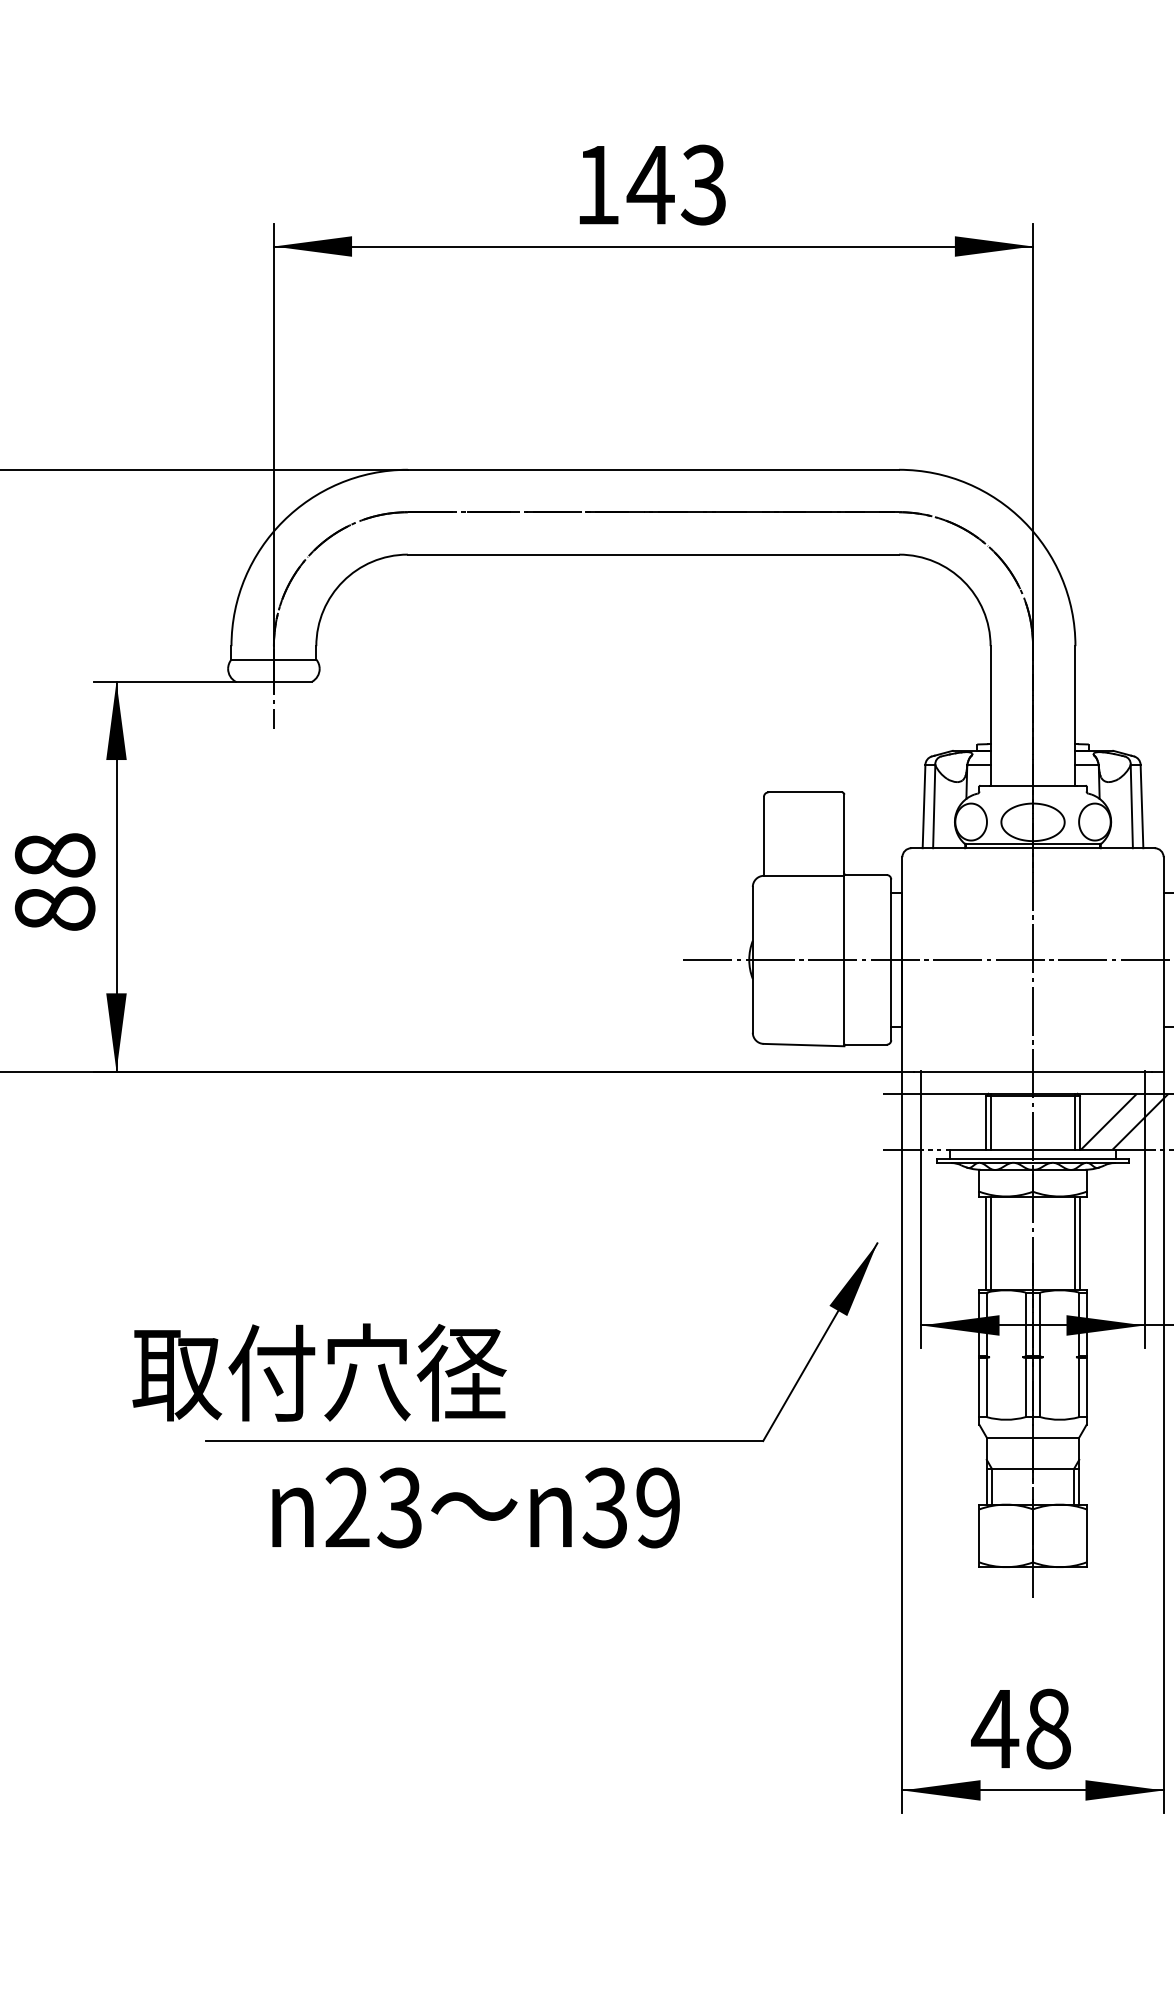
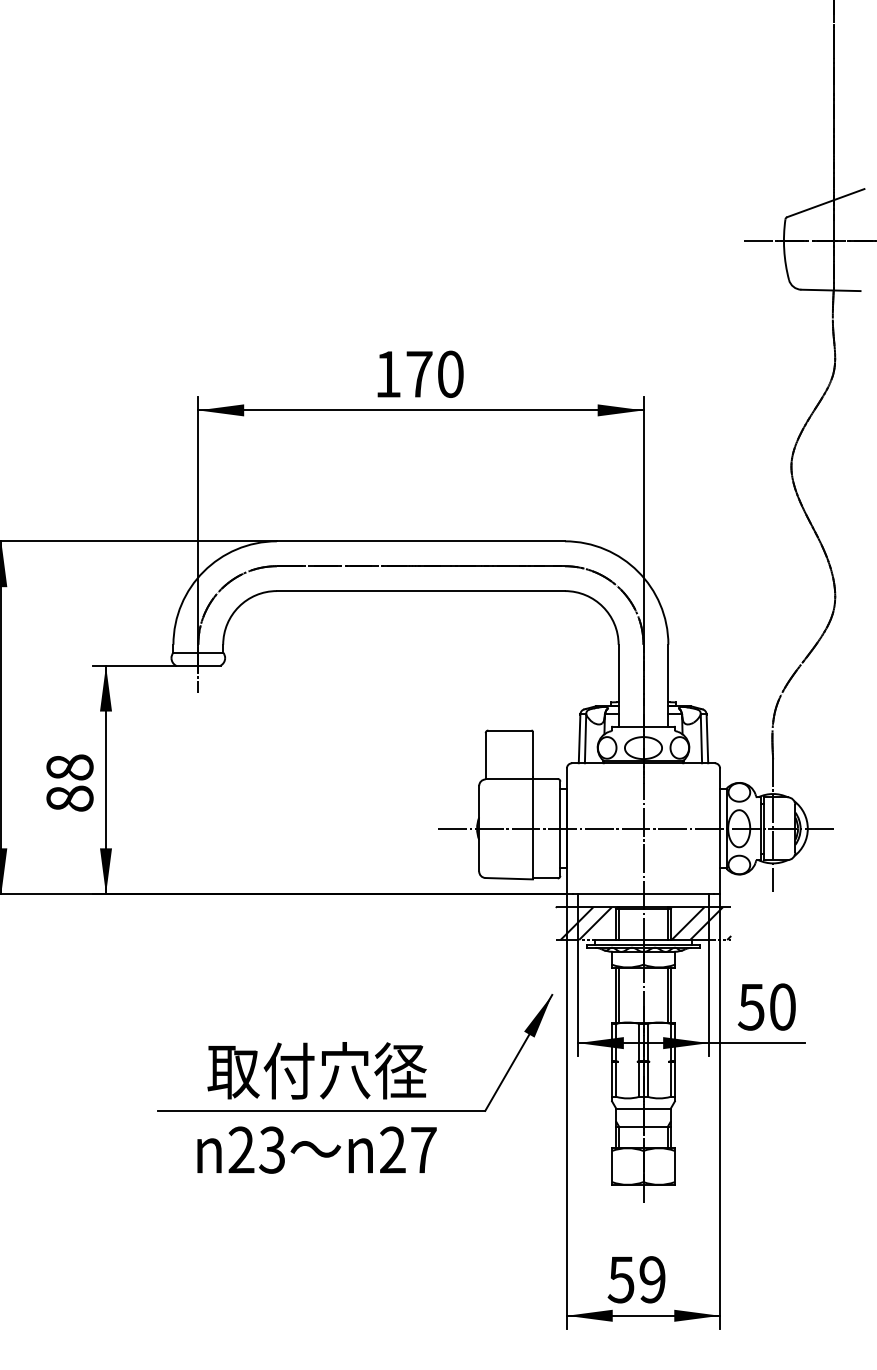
text: (676, 183) -> (434, 373), 143 -> 170
hatch: (930, 1121) -> (583, 923), added
text: (318, 1372) -> (316, 1070), moved
text: (630, 1506) -> (407, 1149), 39 -> 27
text: (1021, 1728) -> (636, 1279), 48 -> 59

